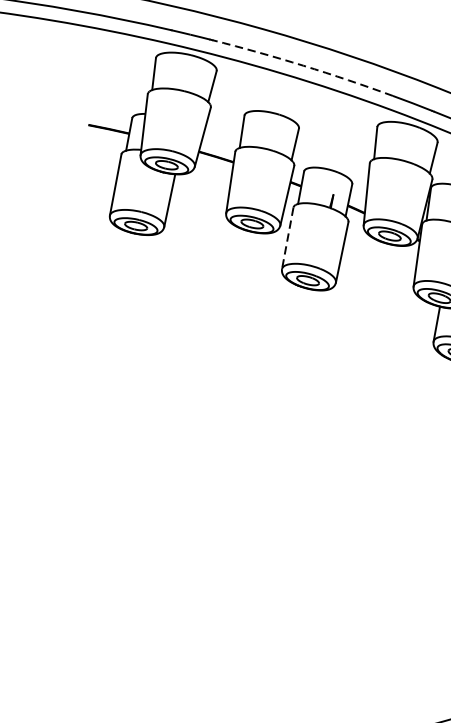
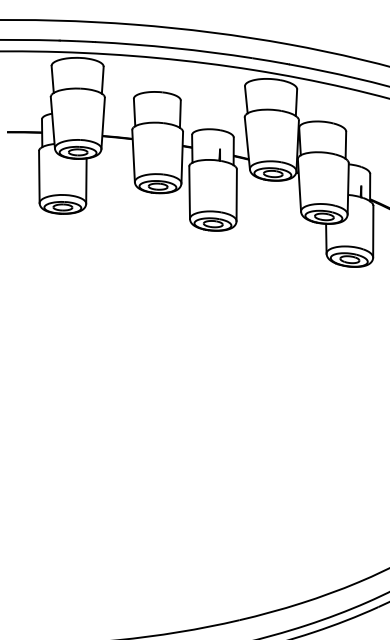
arc: (303, 66) -> (174, 48), dashed -> solid
line: (287, 239) -> (189, 193), dashed -> solid

